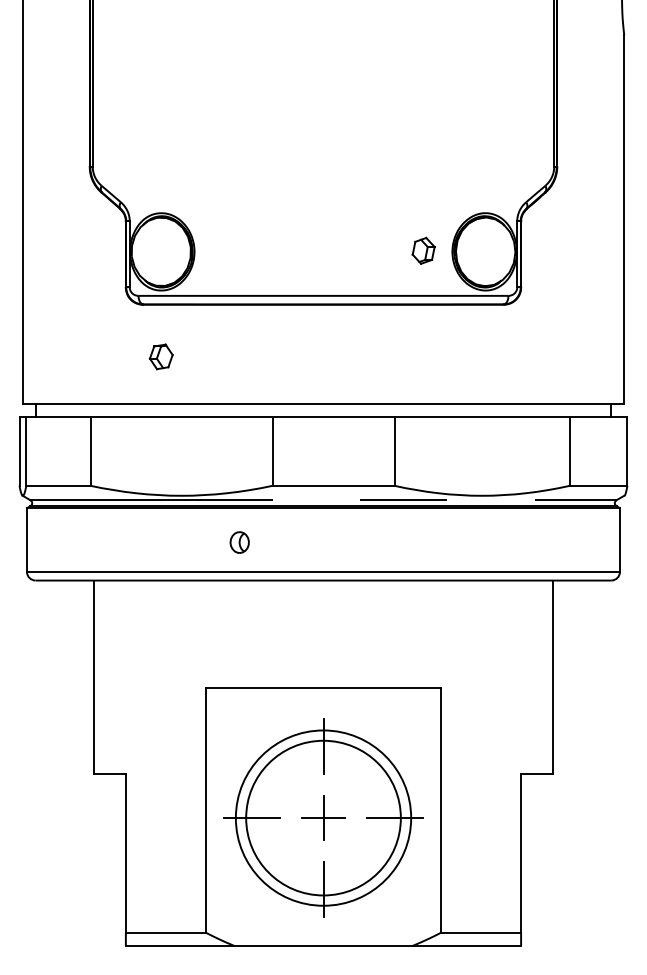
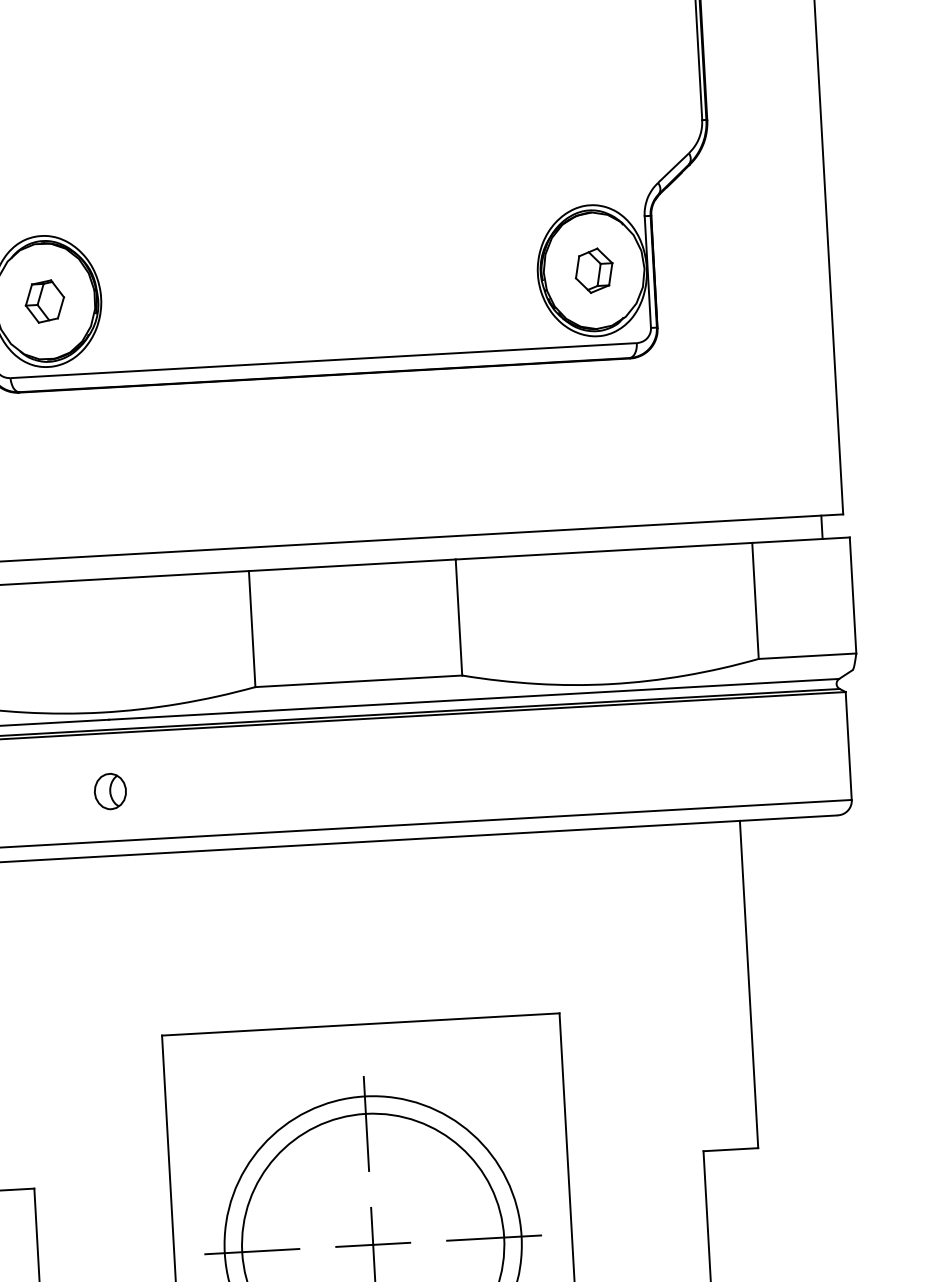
part: (423, 250) -> (593, 270), moved
part: (160, 356) -> (43, 300), moved
line: (400, 500) -> (473, 699), dashed -> solid
part: (239, 542) -> (110, 791), moved

